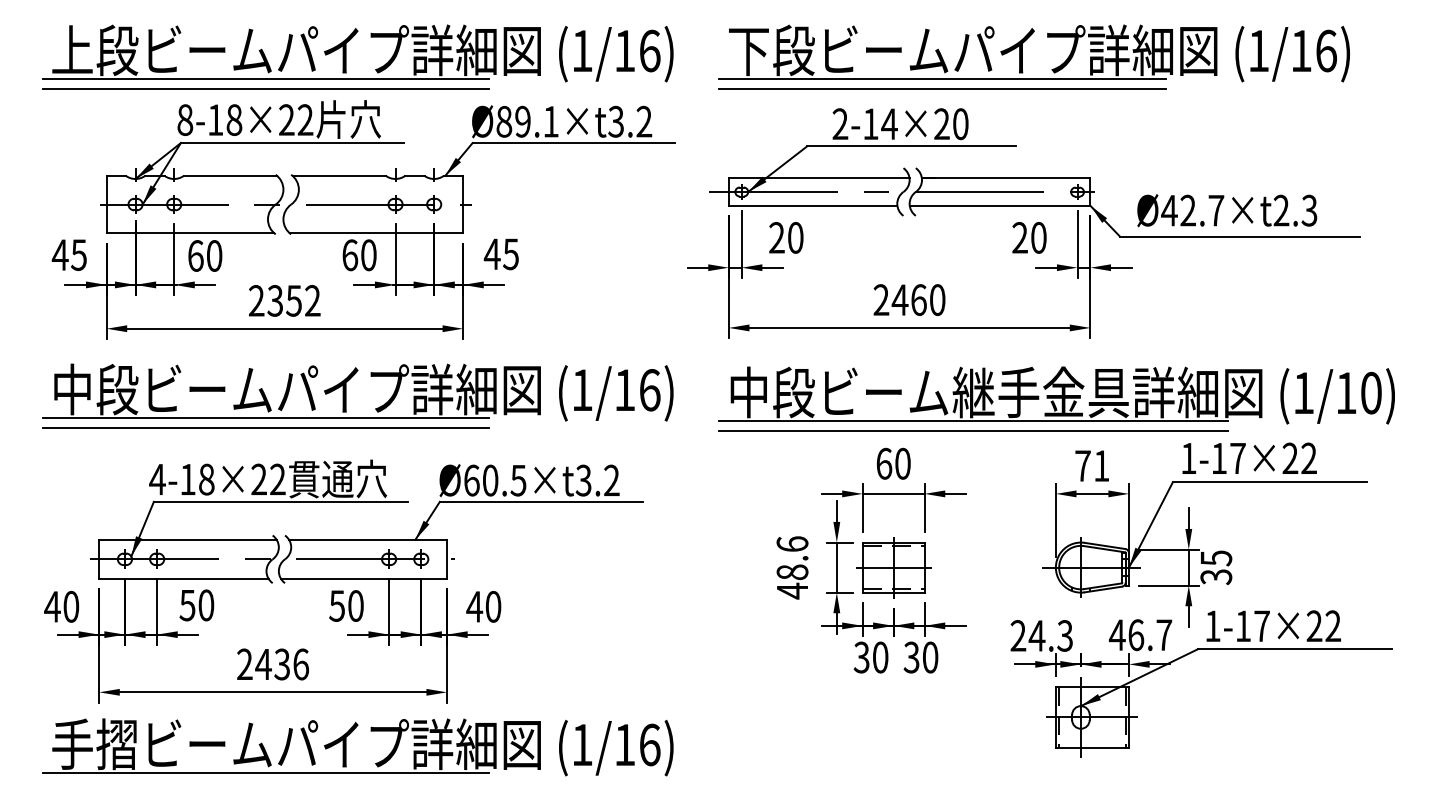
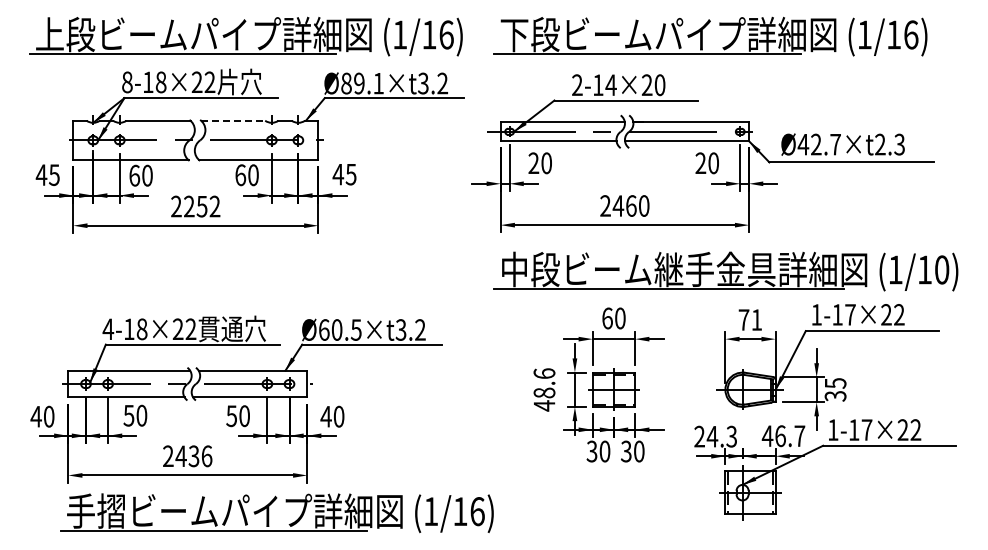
line: (265, 88) -> (182, 60), removed
line: (942, 88) -> (647, 60), removed
line: (339, 175) -> (233, 120), solid -> dashed
text: (274, 300) -> (188, 206), 2352 -> 2252
part: (347, 395) -> (238, 271), removed
line: (973, 430) -> (668, 295), removed
part: (347, 747) -> (269, 513), moved

